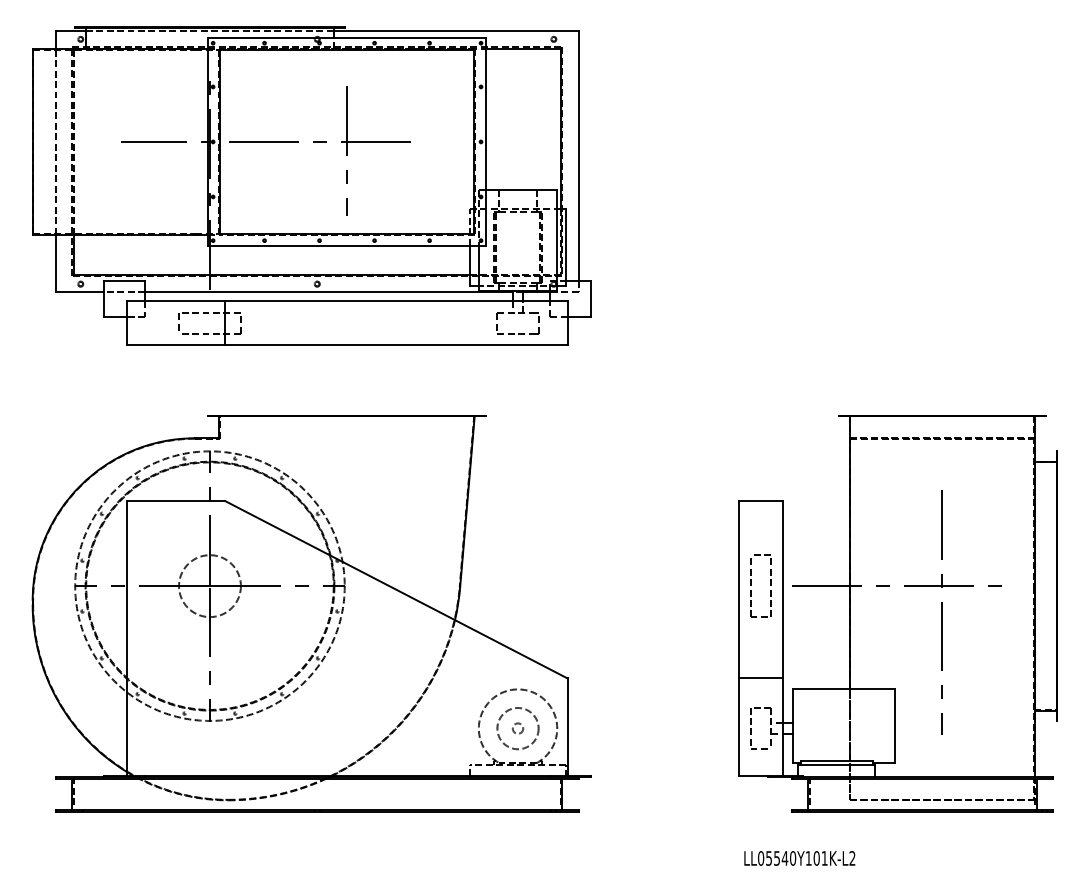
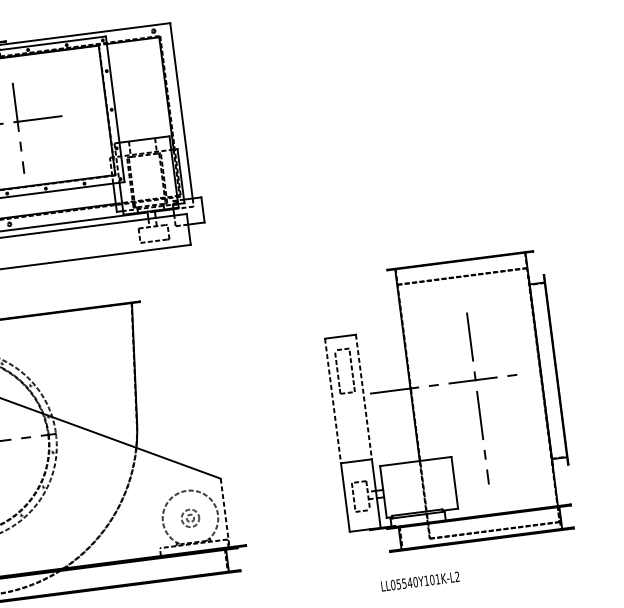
part: (751, 585) -> (338, 371), moved
line: (738, 589) -> (332, 400), solid -> dashed
line: (782, 589) -> (363, 396), solid -> dashed
line: (567, 727) -> (225, 513), solid -> dashed
circle: (517, 728) -> (190, 518), size x0.6
text: (799, 858) -> (420, 581), moved

